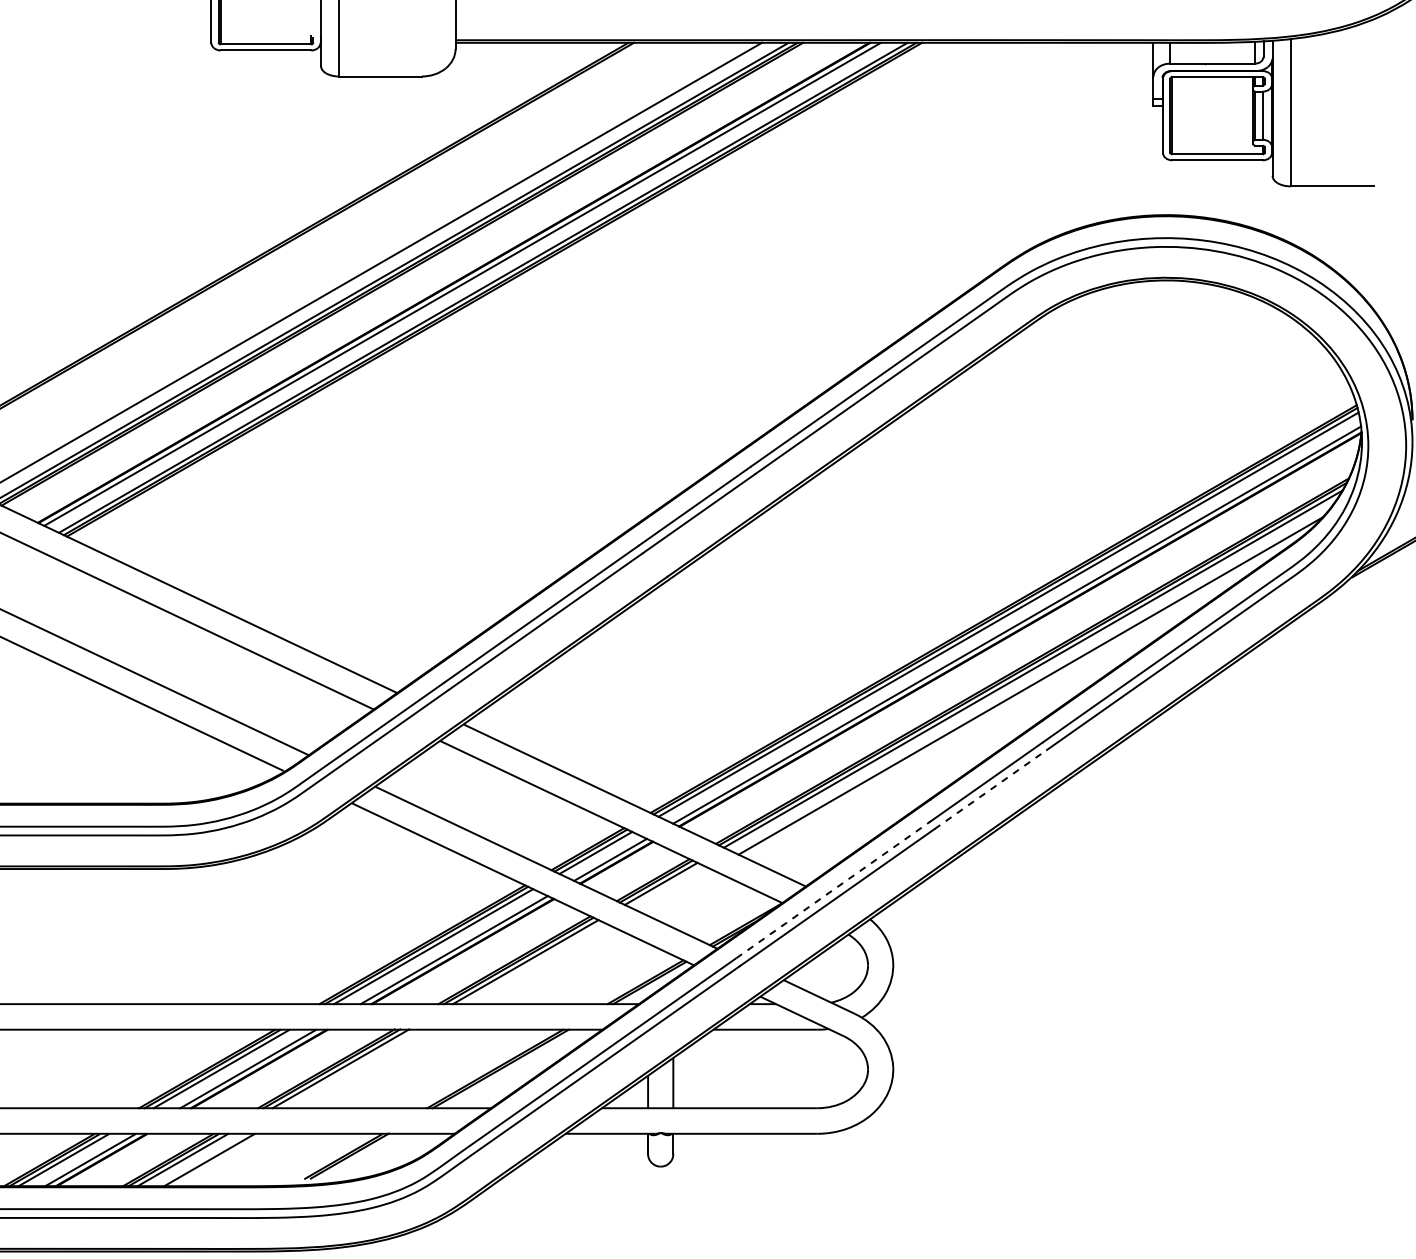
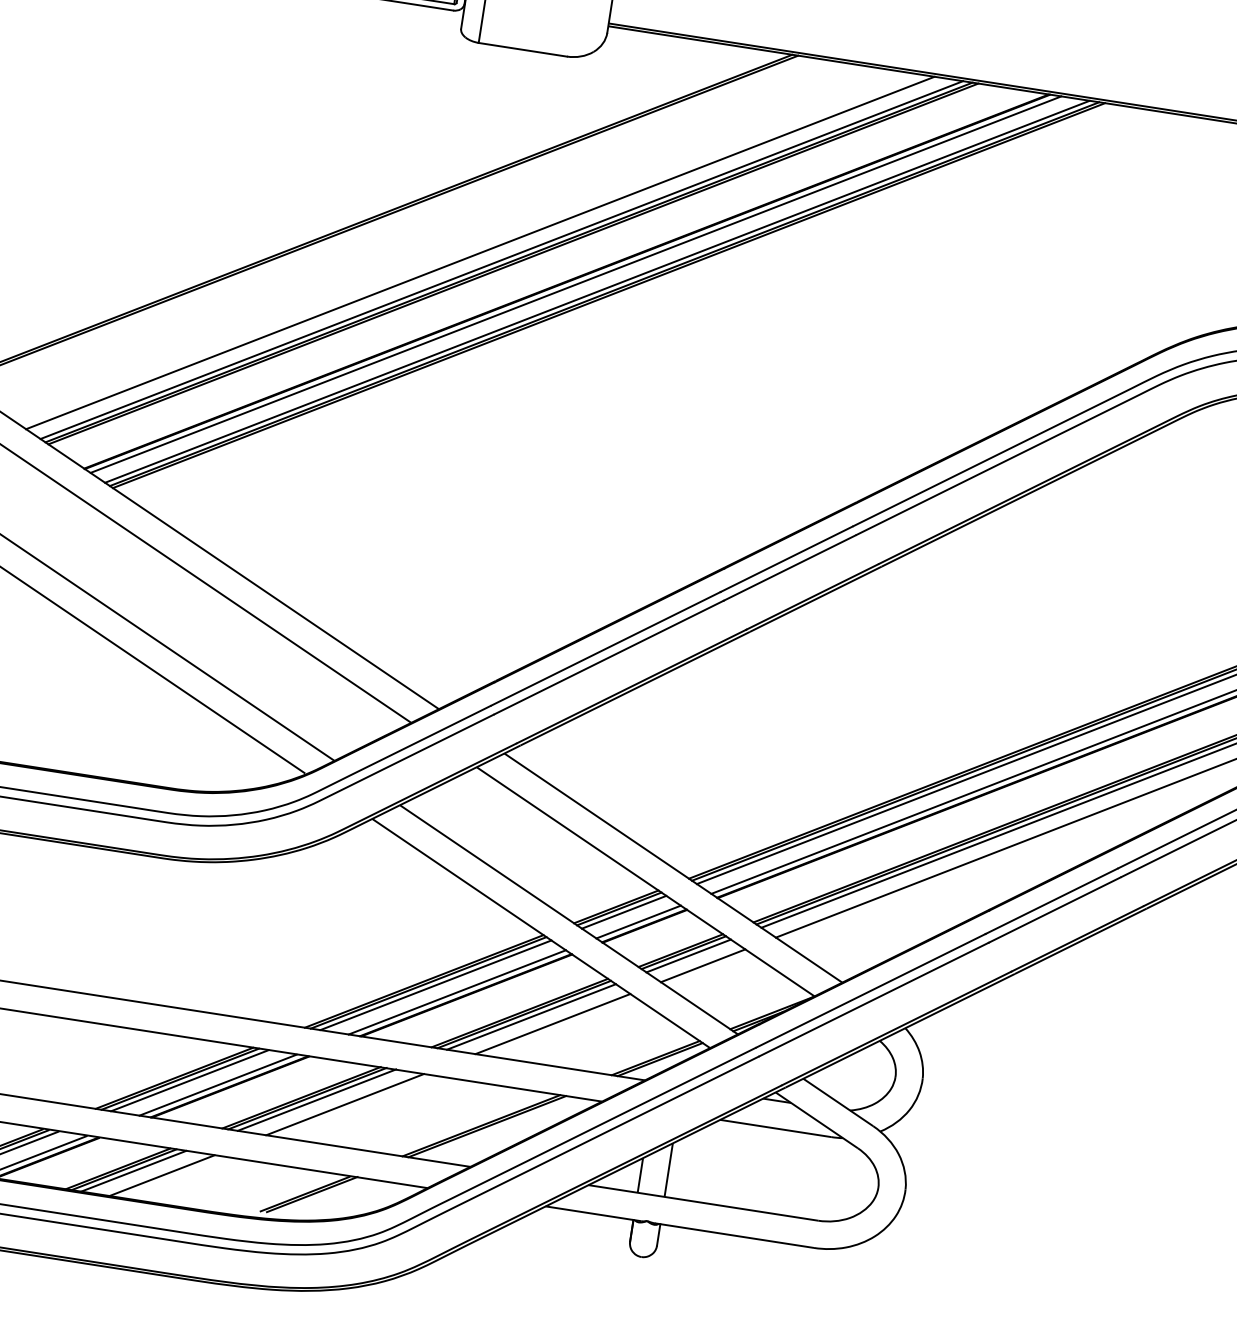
line: (990, 789) -> (1054, 909), dashed -> solid
line: (833, 889) -> (871, 990), dashed -> solid
line: (675, 890) -> (702, 965), added
line: (546, 965) -> (553, 1023), added
line: (367, 1068) -> (345, 1104), added

